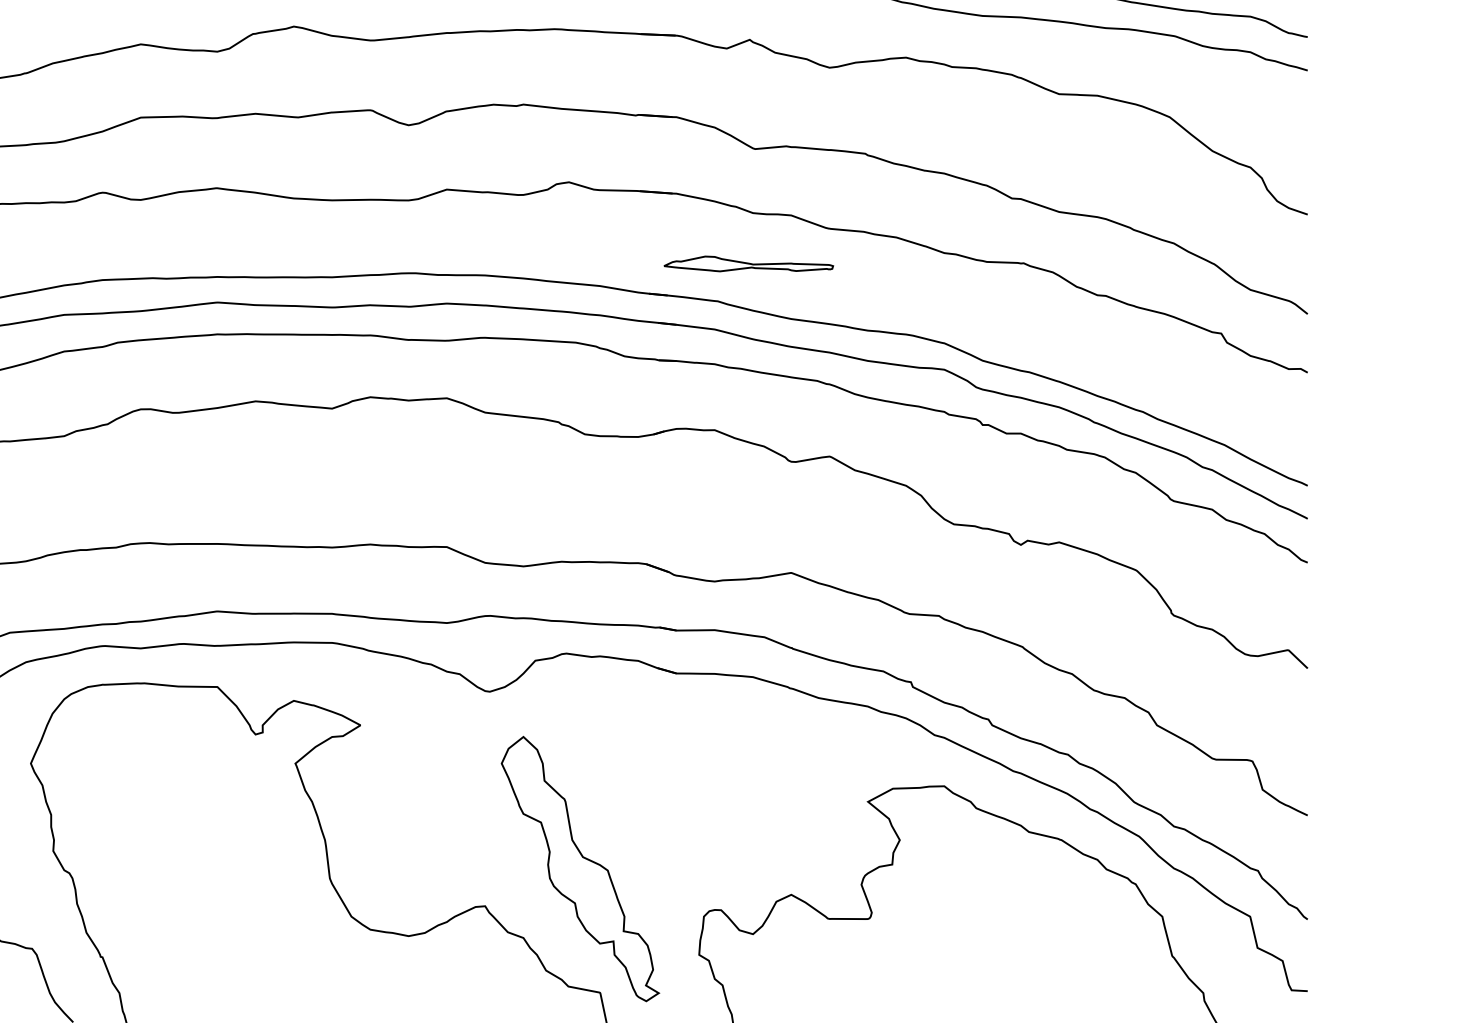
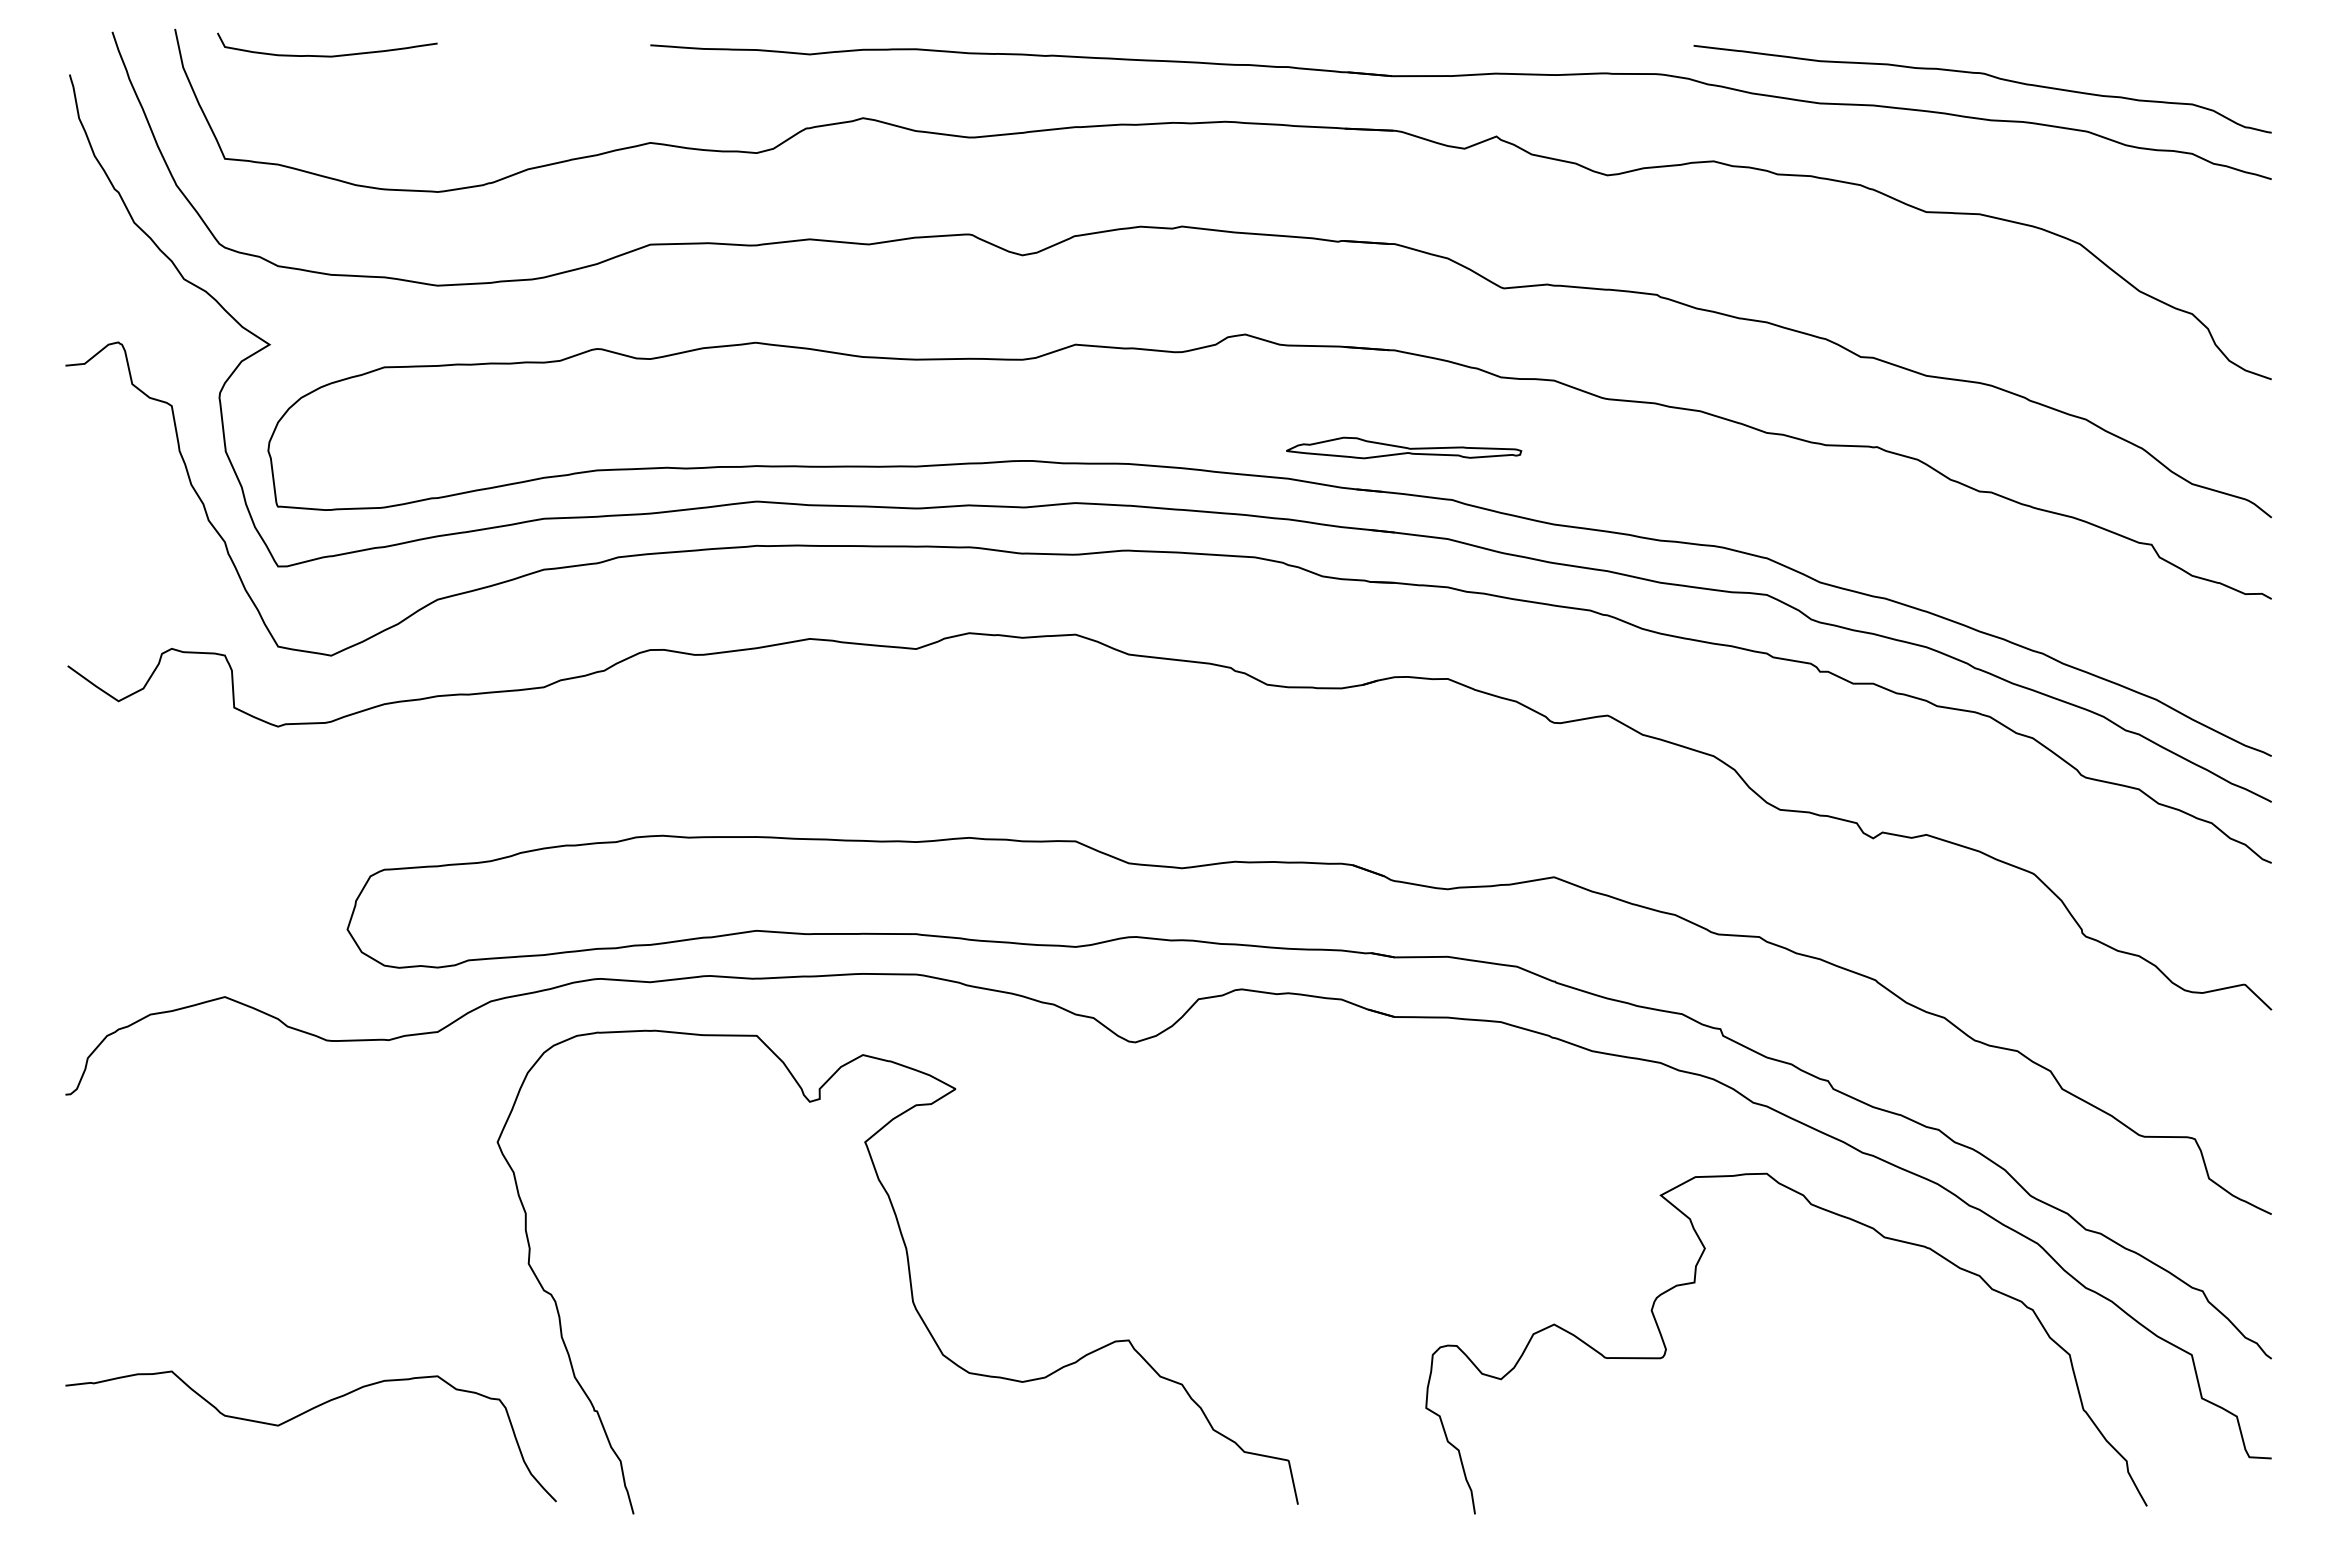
part: (749, 263) -> (1404, 447), moved
part: (580, 868) -> (1261, 1288), removed

